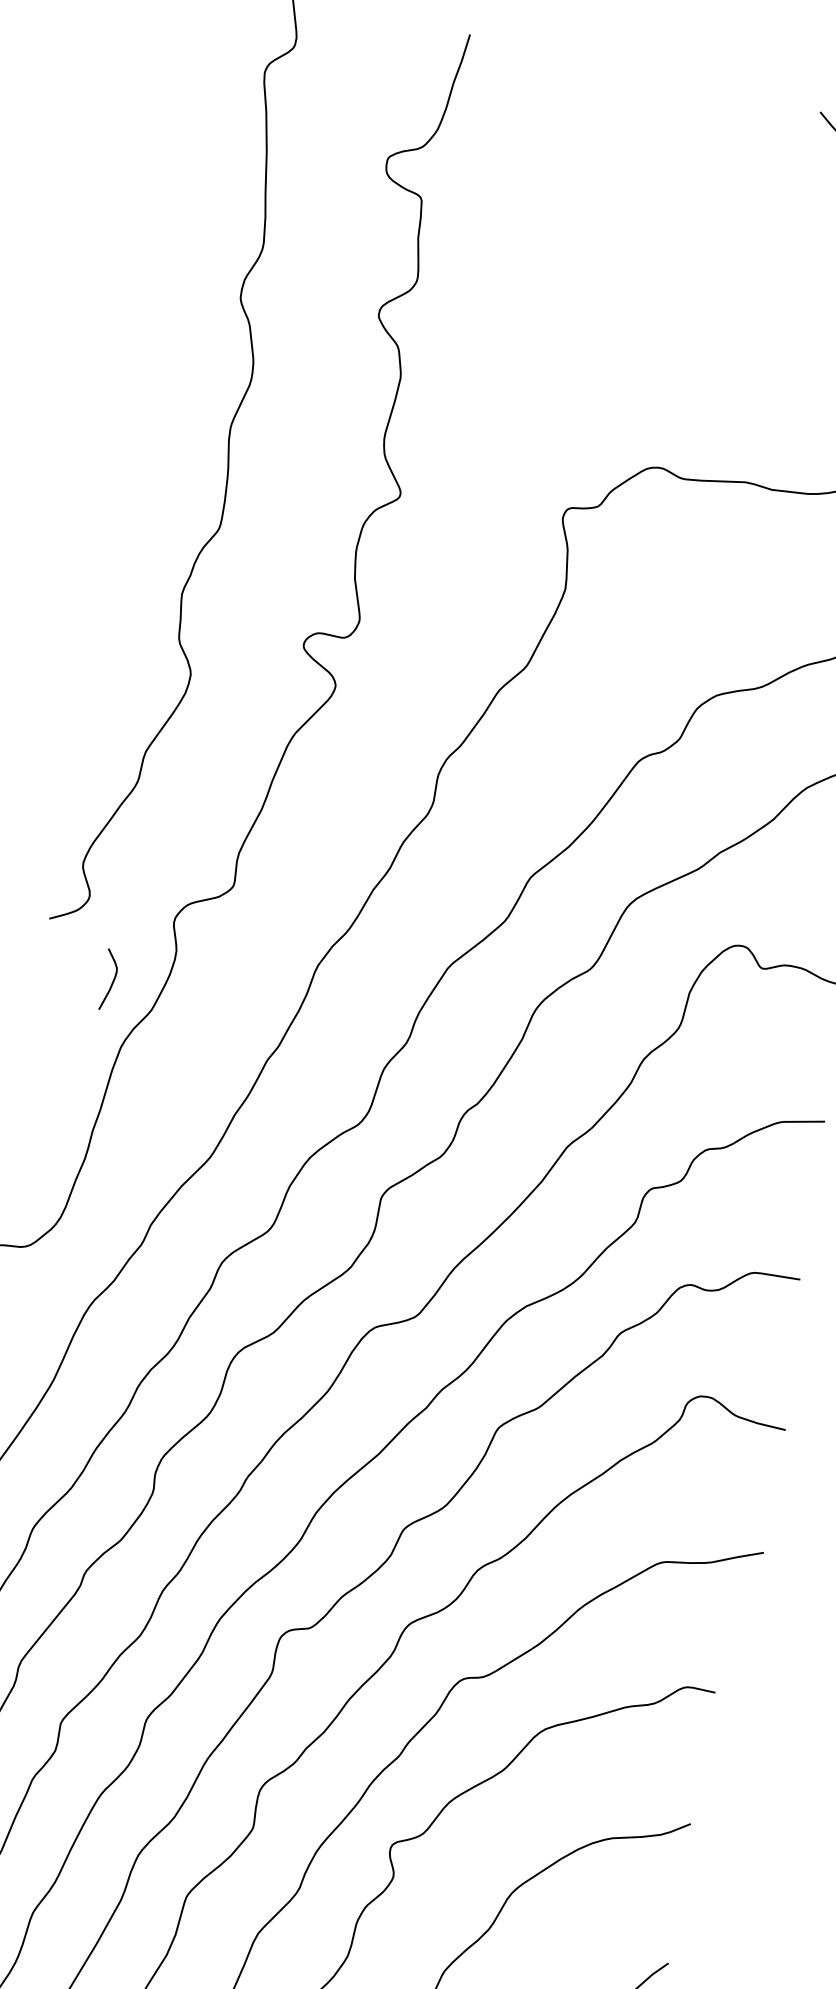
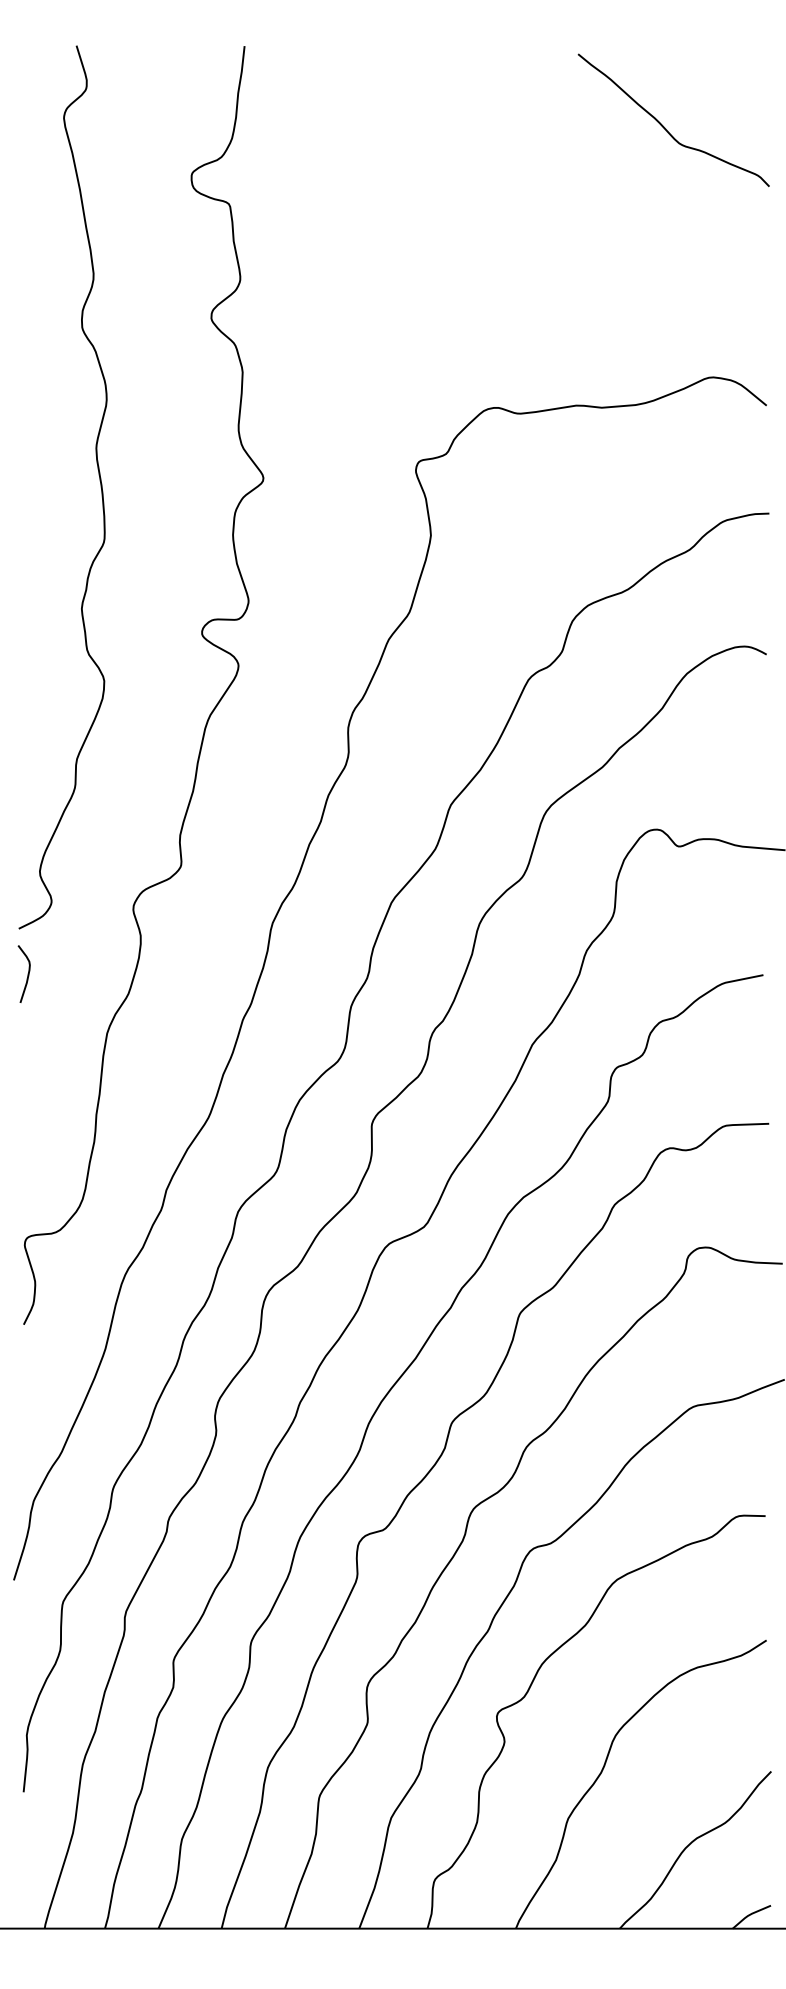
curve: (112, 980) -> (27, 973), moved

